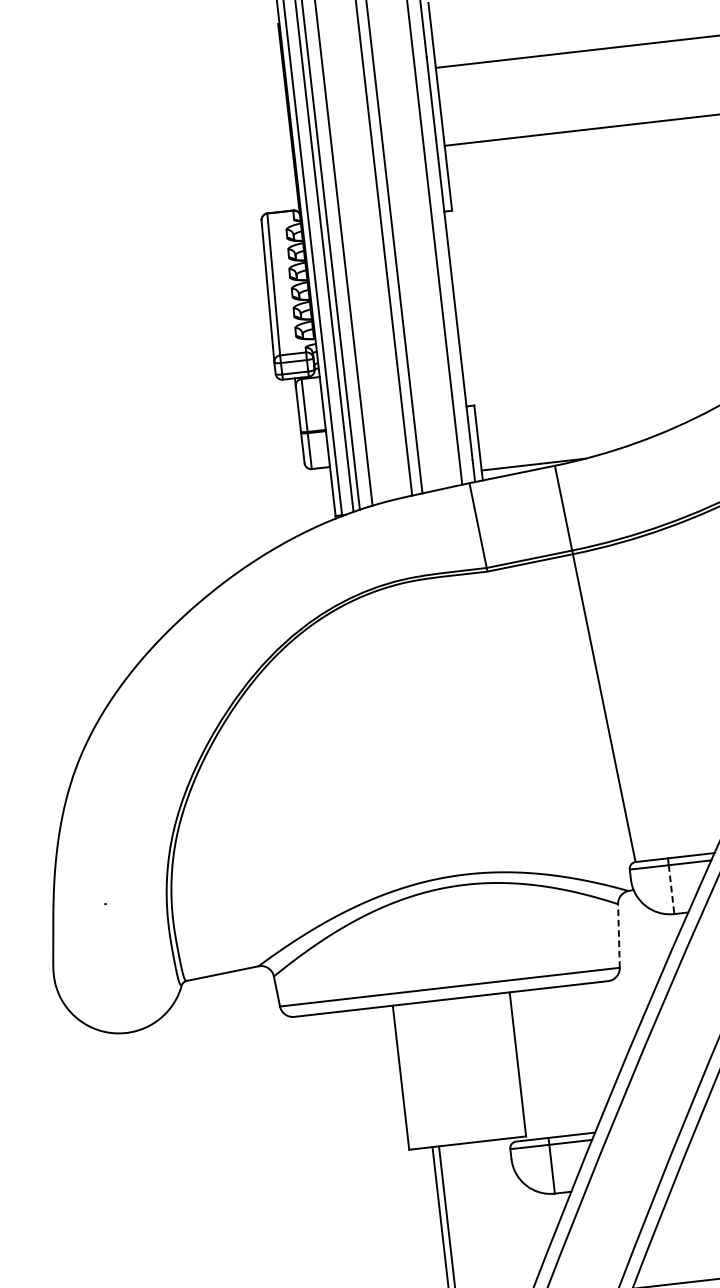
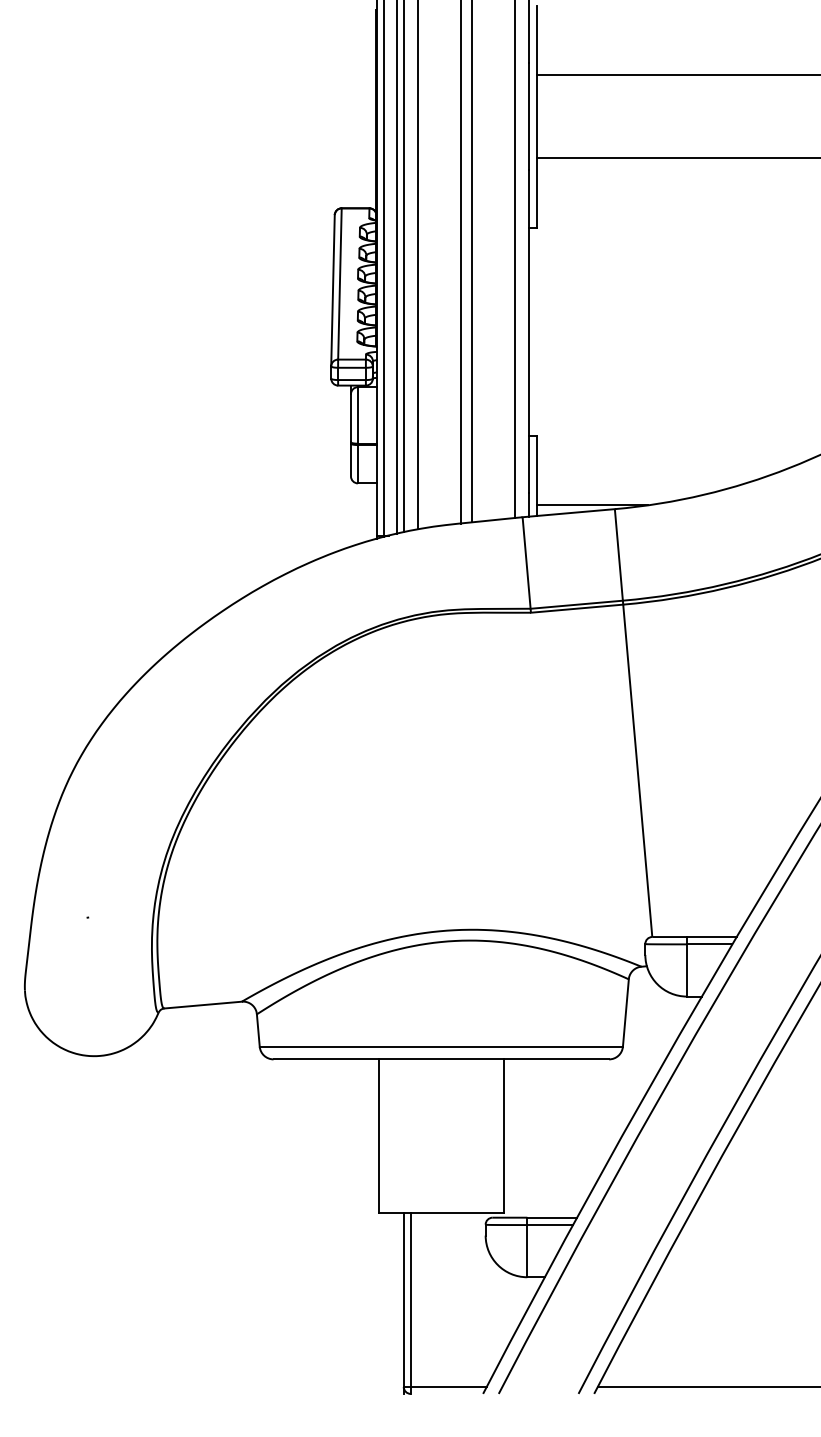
line: (671, 889) -> (686, 970), dashed -> solid
line: (618, 936) -> (625, 1013), dashed -> solid

